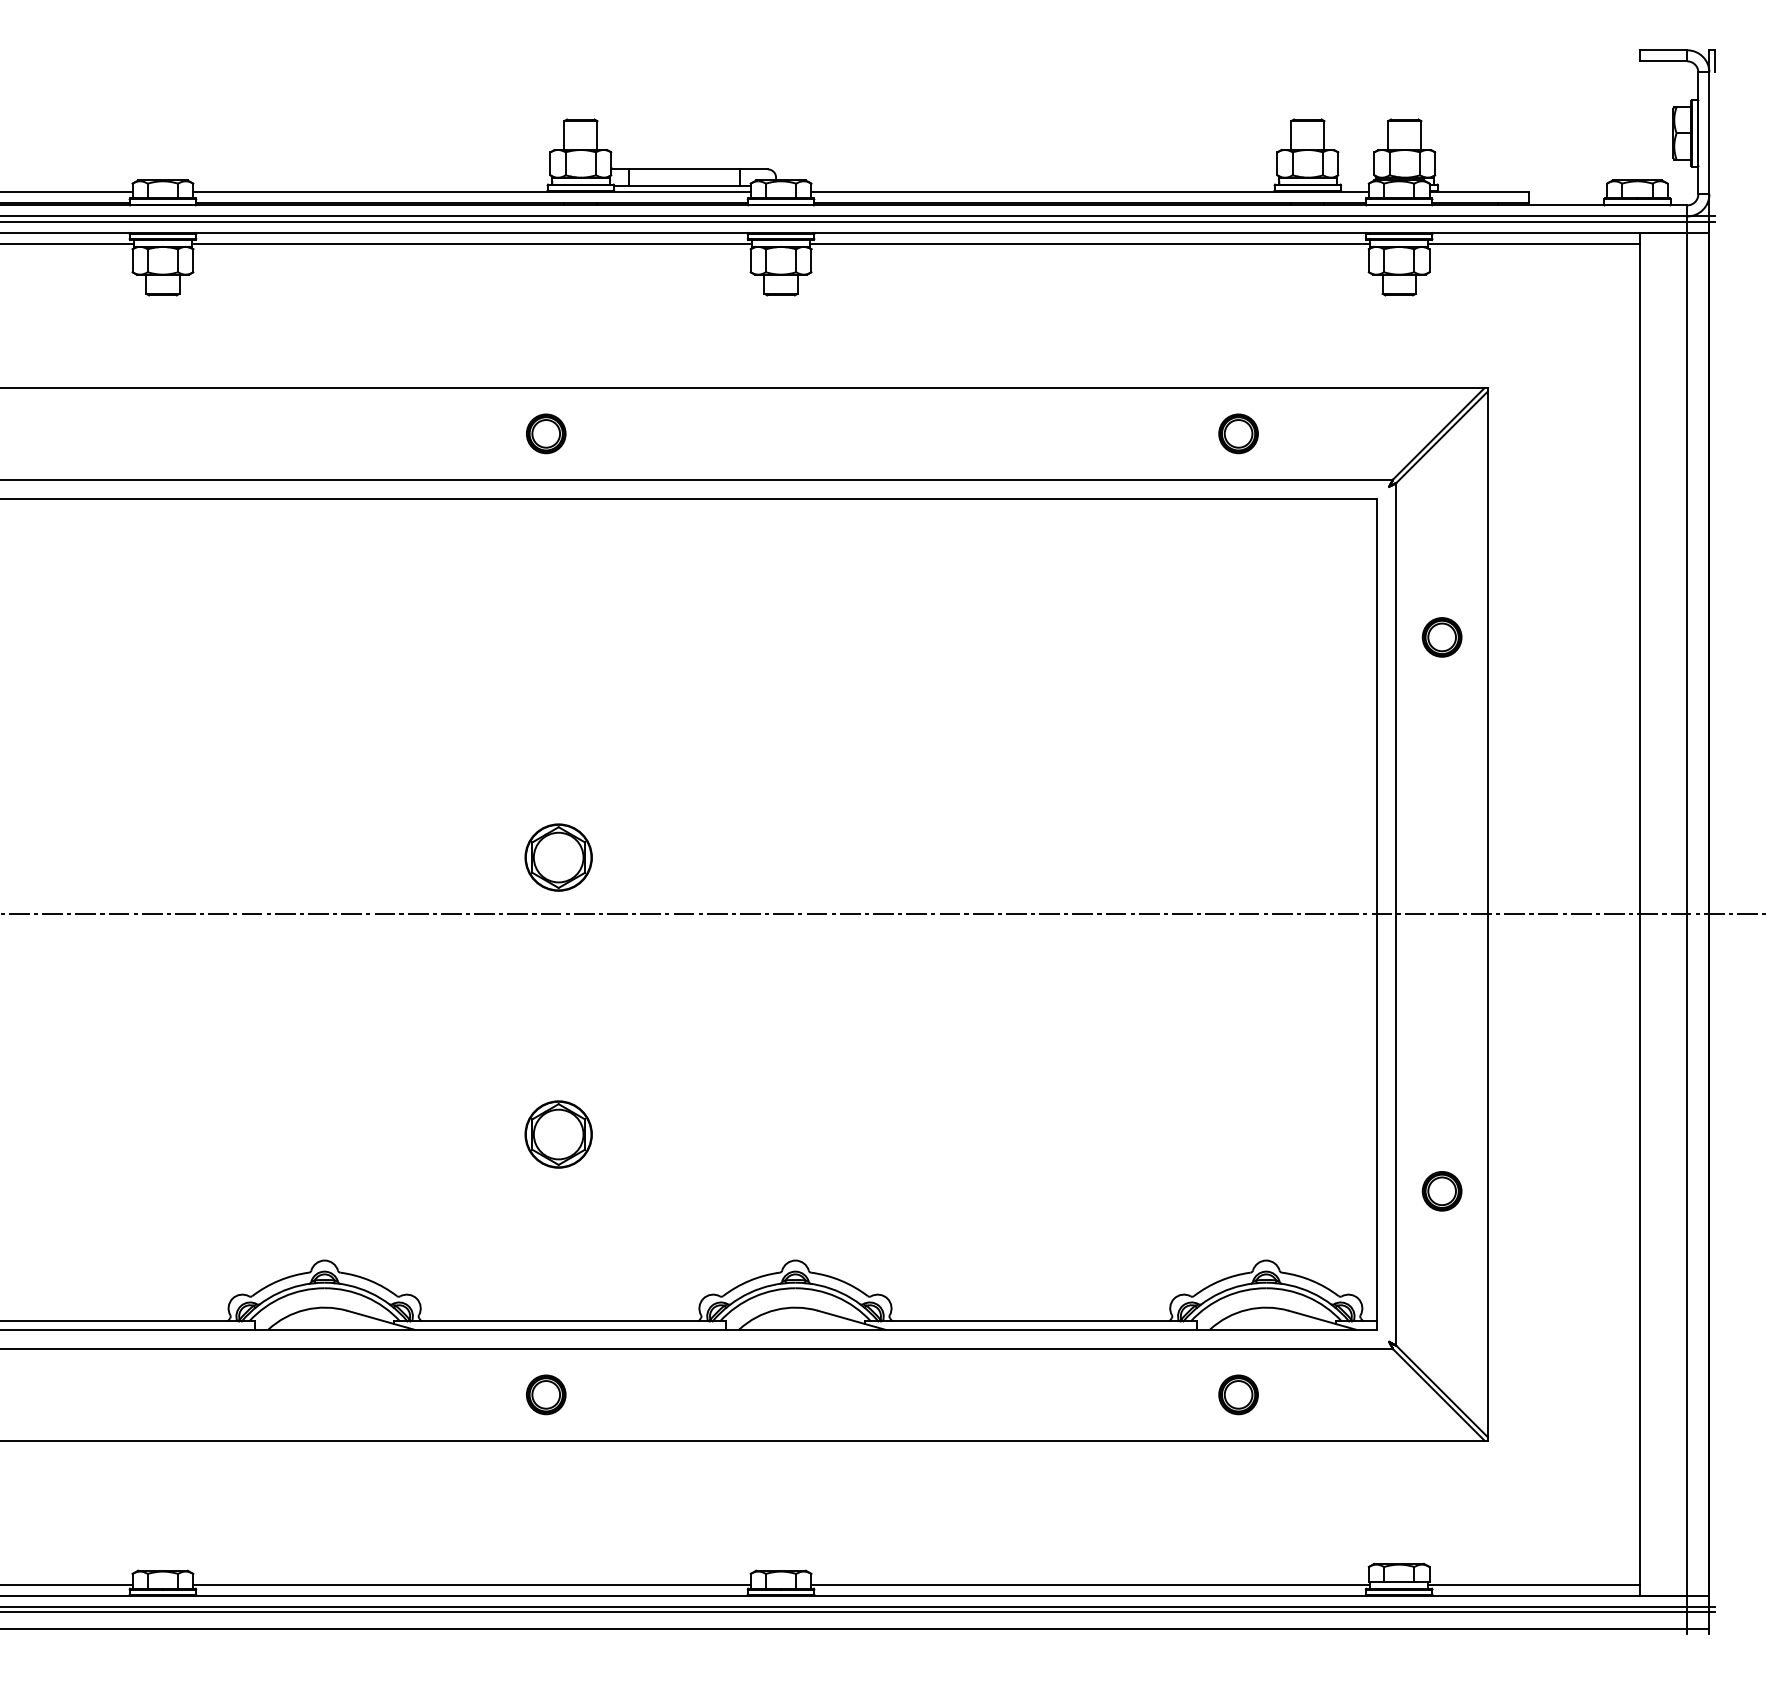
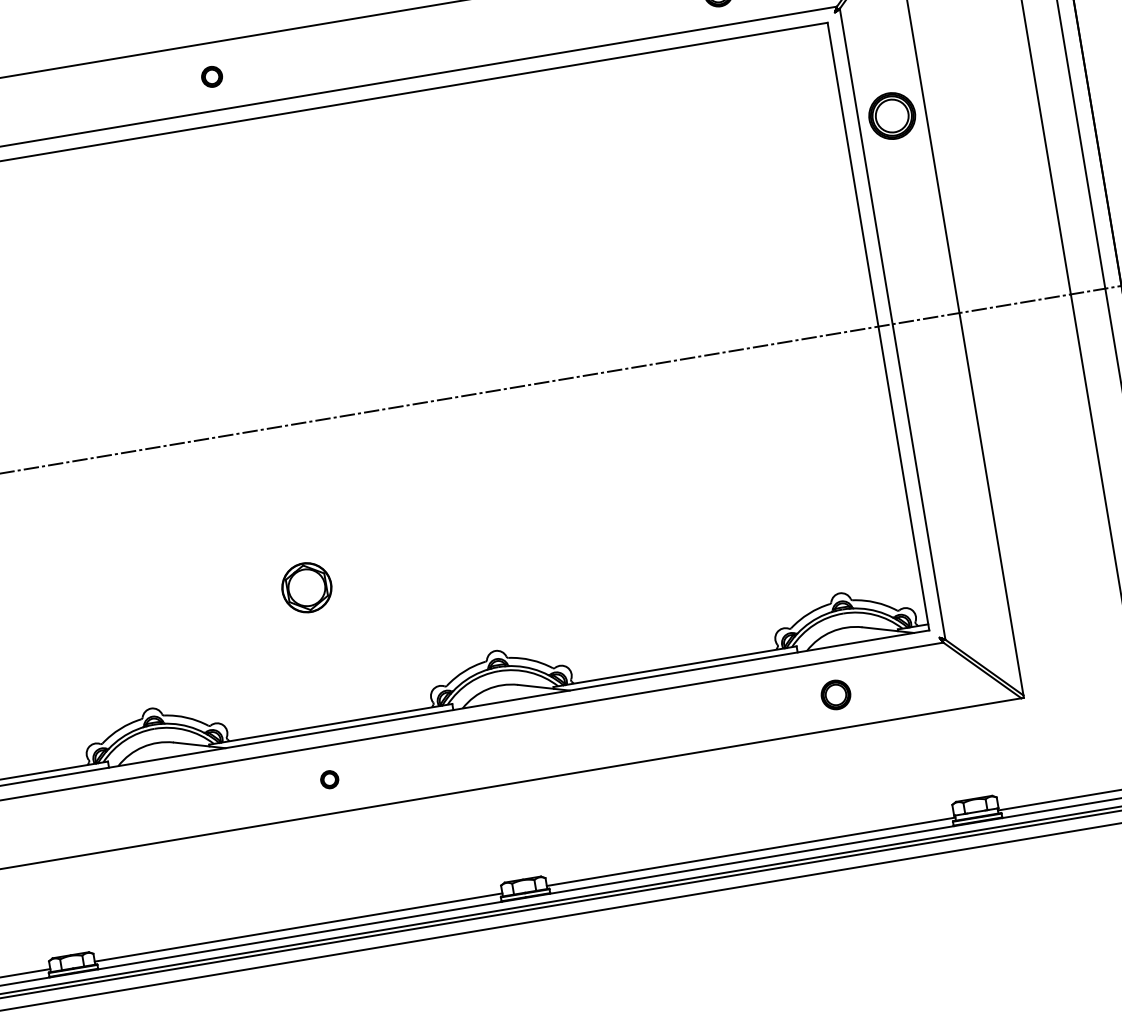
part: (546, 433) -> (212, 76), size x0.7
part: (1441, 637) -> (891, 116), size x1.6
part: (558, 857) -> (272, 385), removed
part: (1441, 1191) -> (959, 521), removed
part: (546, 1394) -> (329, 779), size x0.6

